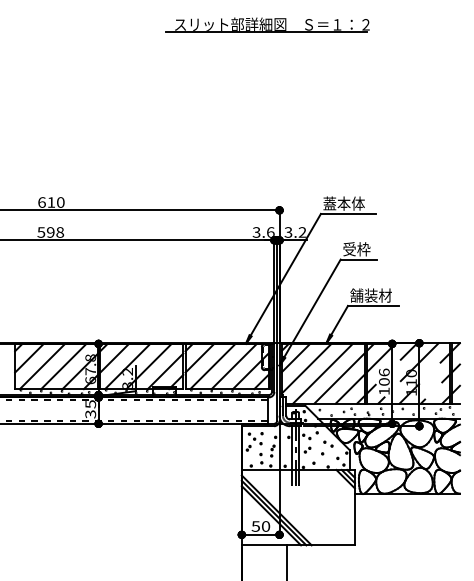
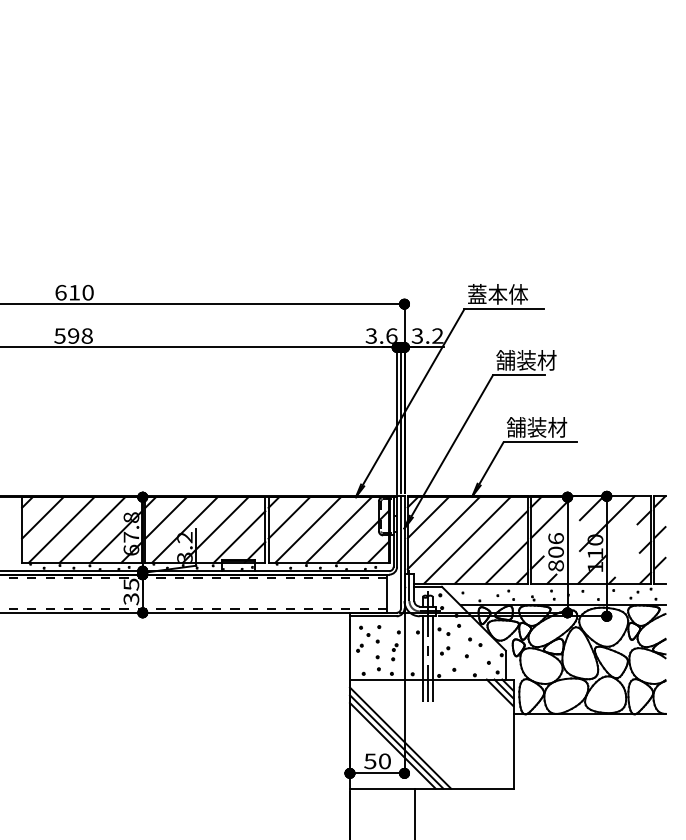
part: (267, 24) -> (387, 35), removed
text: (363, 249) -> (525, 360), 受枠 -> 舗装材
text: (384, 391) -> (556, 566), 106 -> 806

